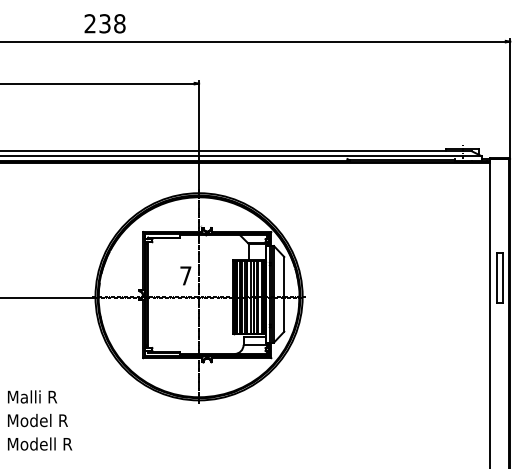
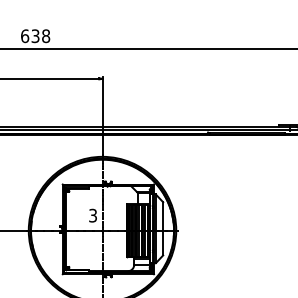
text: (90, 23) -> (25, 36), 238 -> 638
text: (185, 275) -> (92, 215), 7 -> 3

